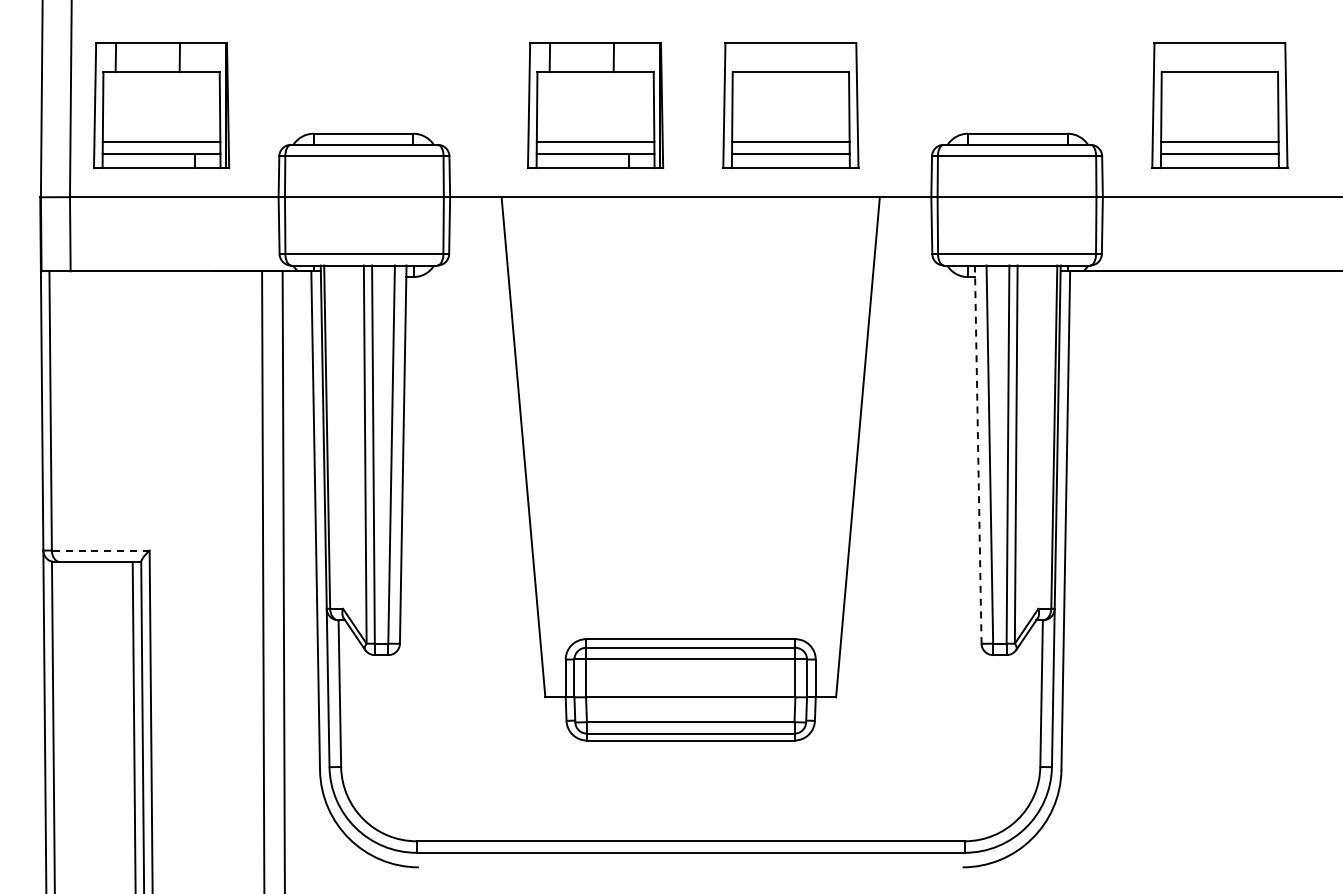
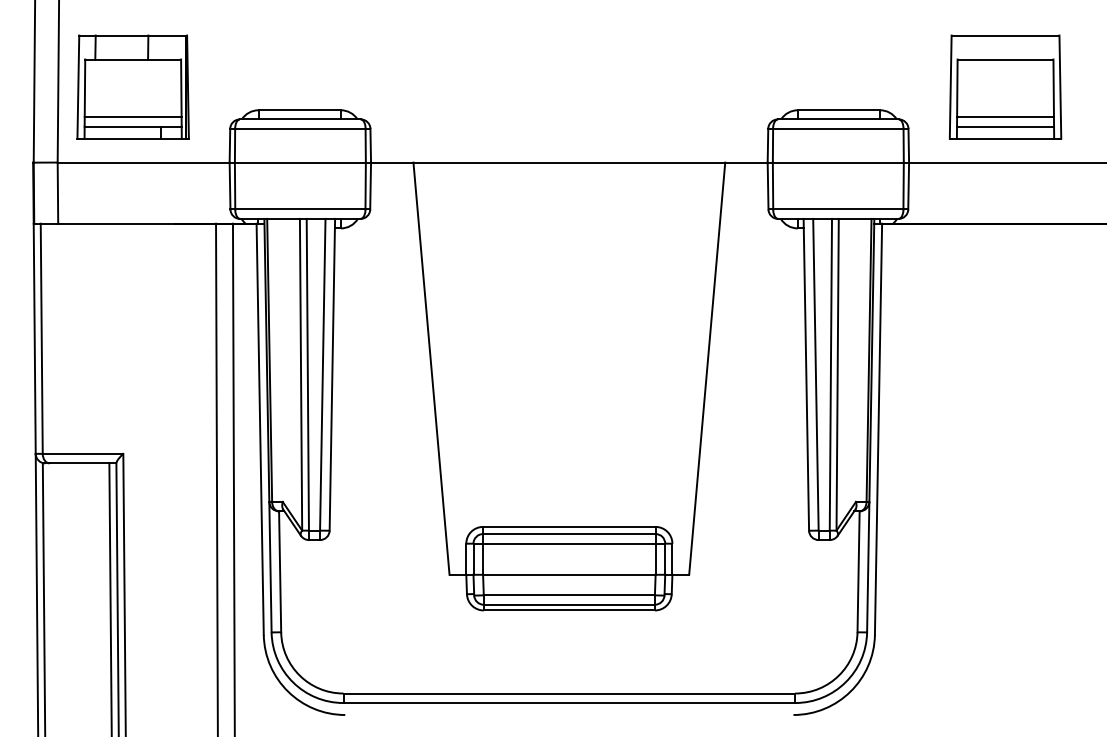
part: (595, 105) -> (490, 87), removed
part: (790, 105) -> (651, 87), removed
line: (978, 455) -> (806, 375), dashed -> solid
line: (100, 550) -> (82, 453), dashed -> solid

